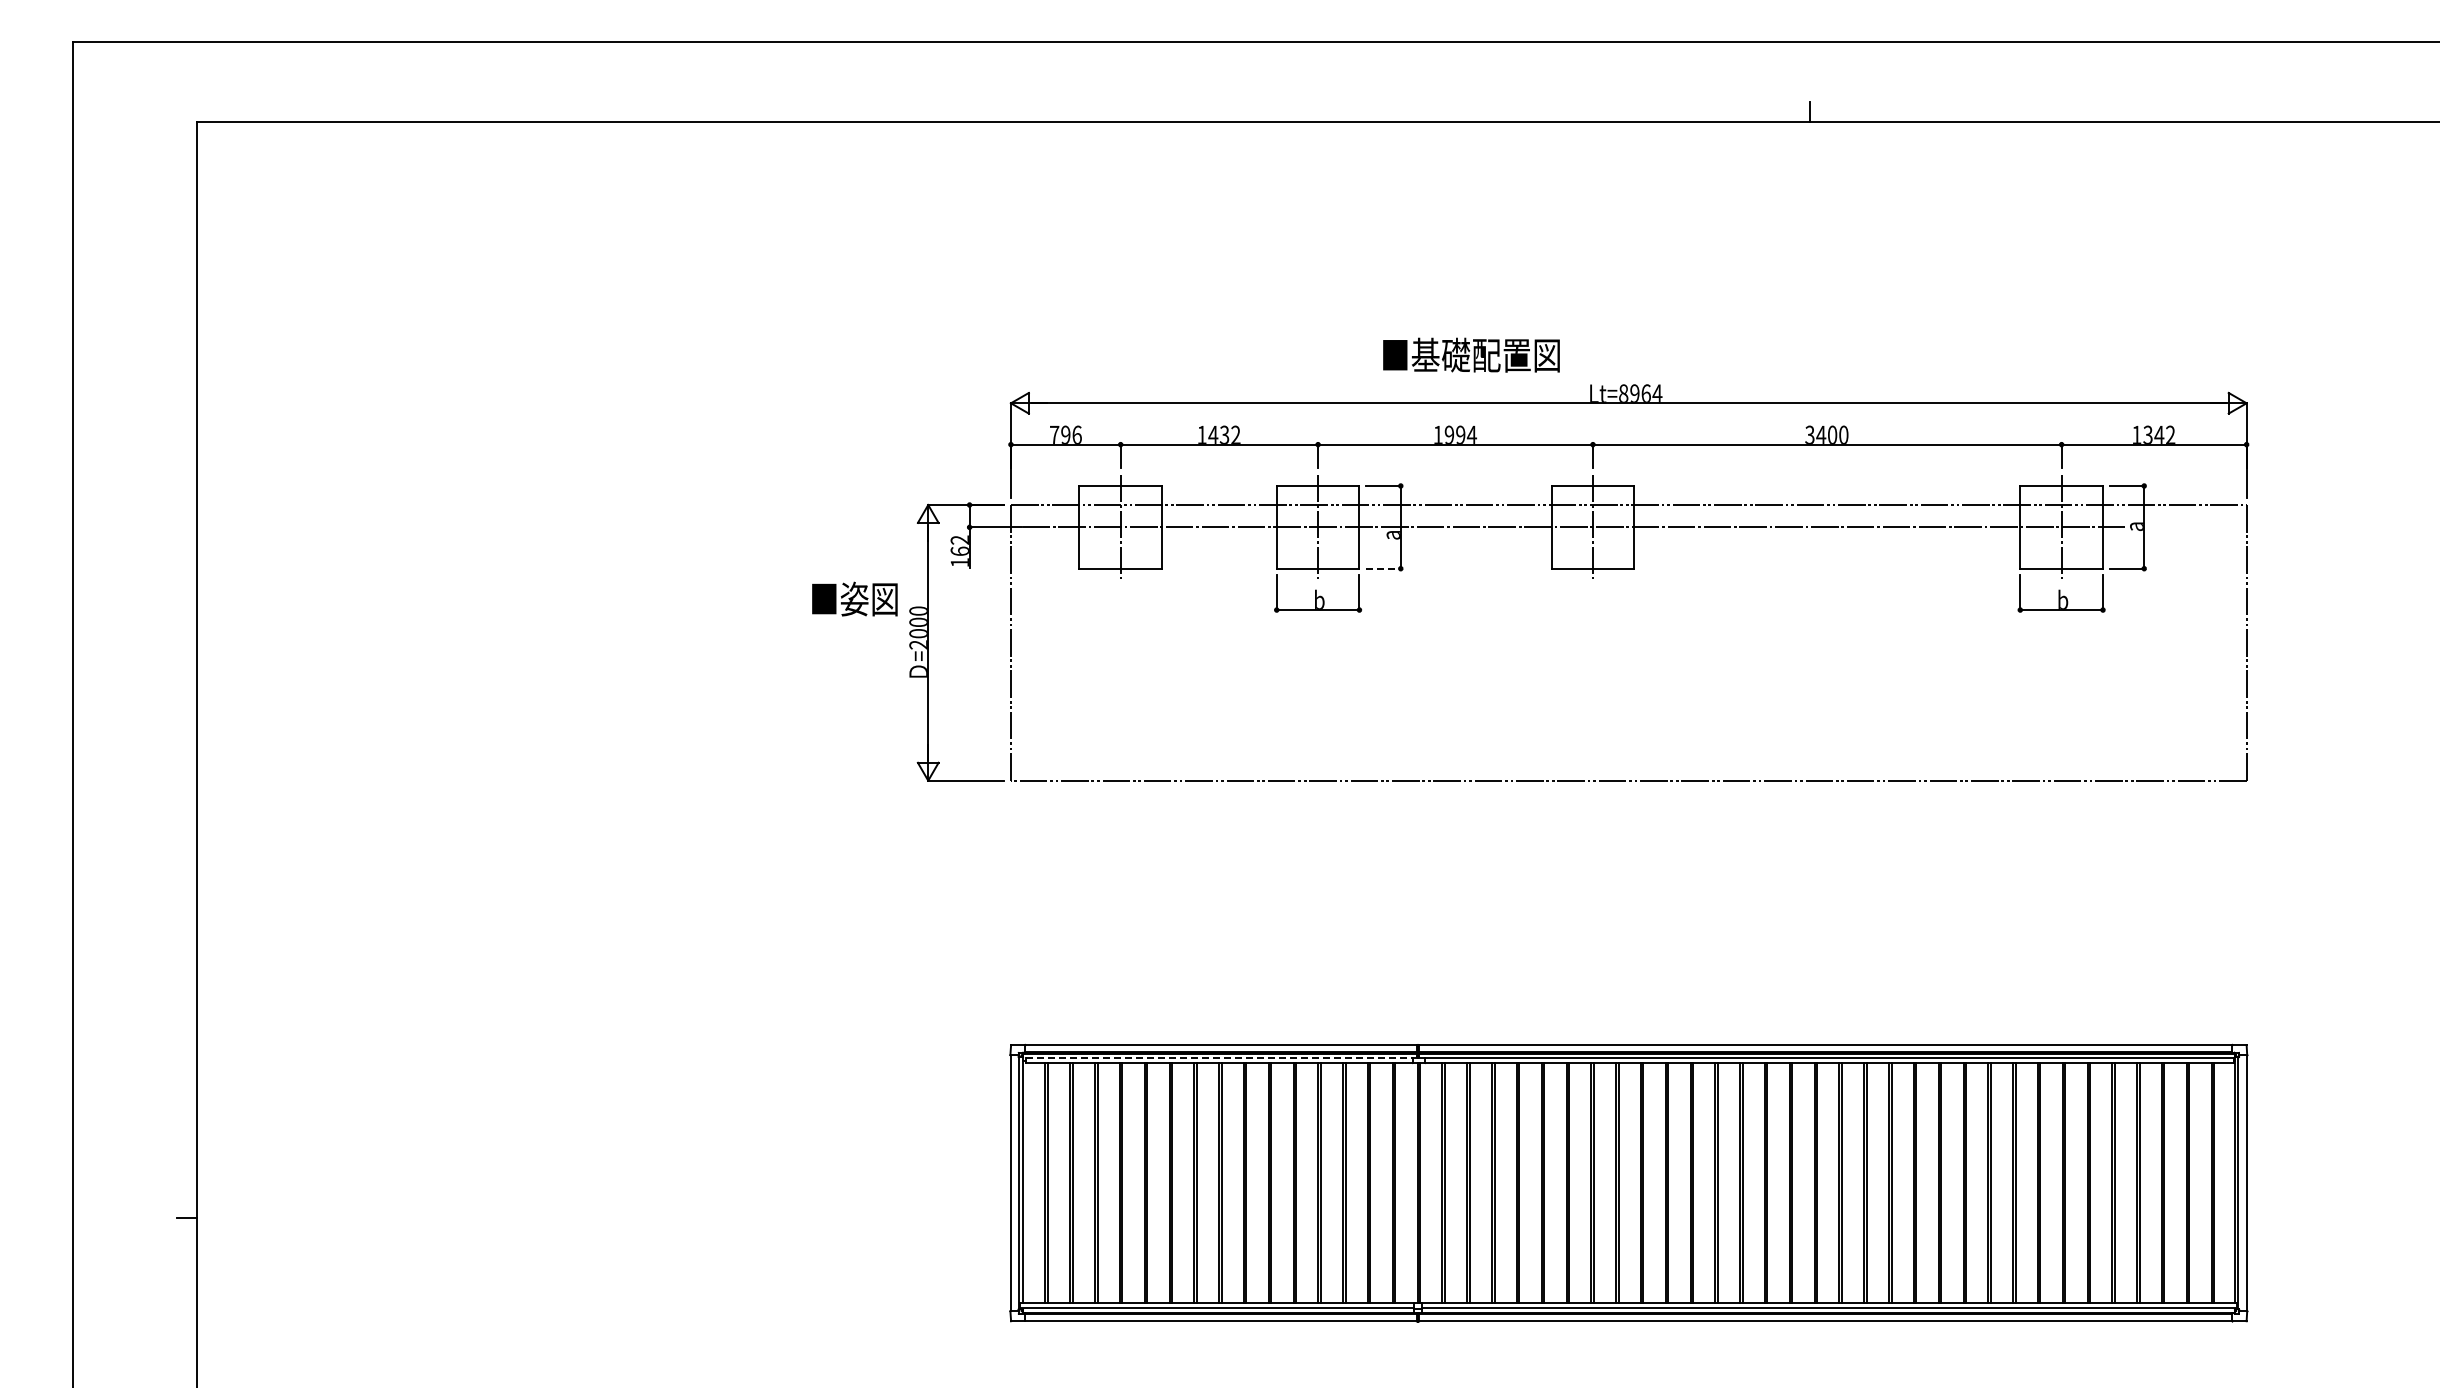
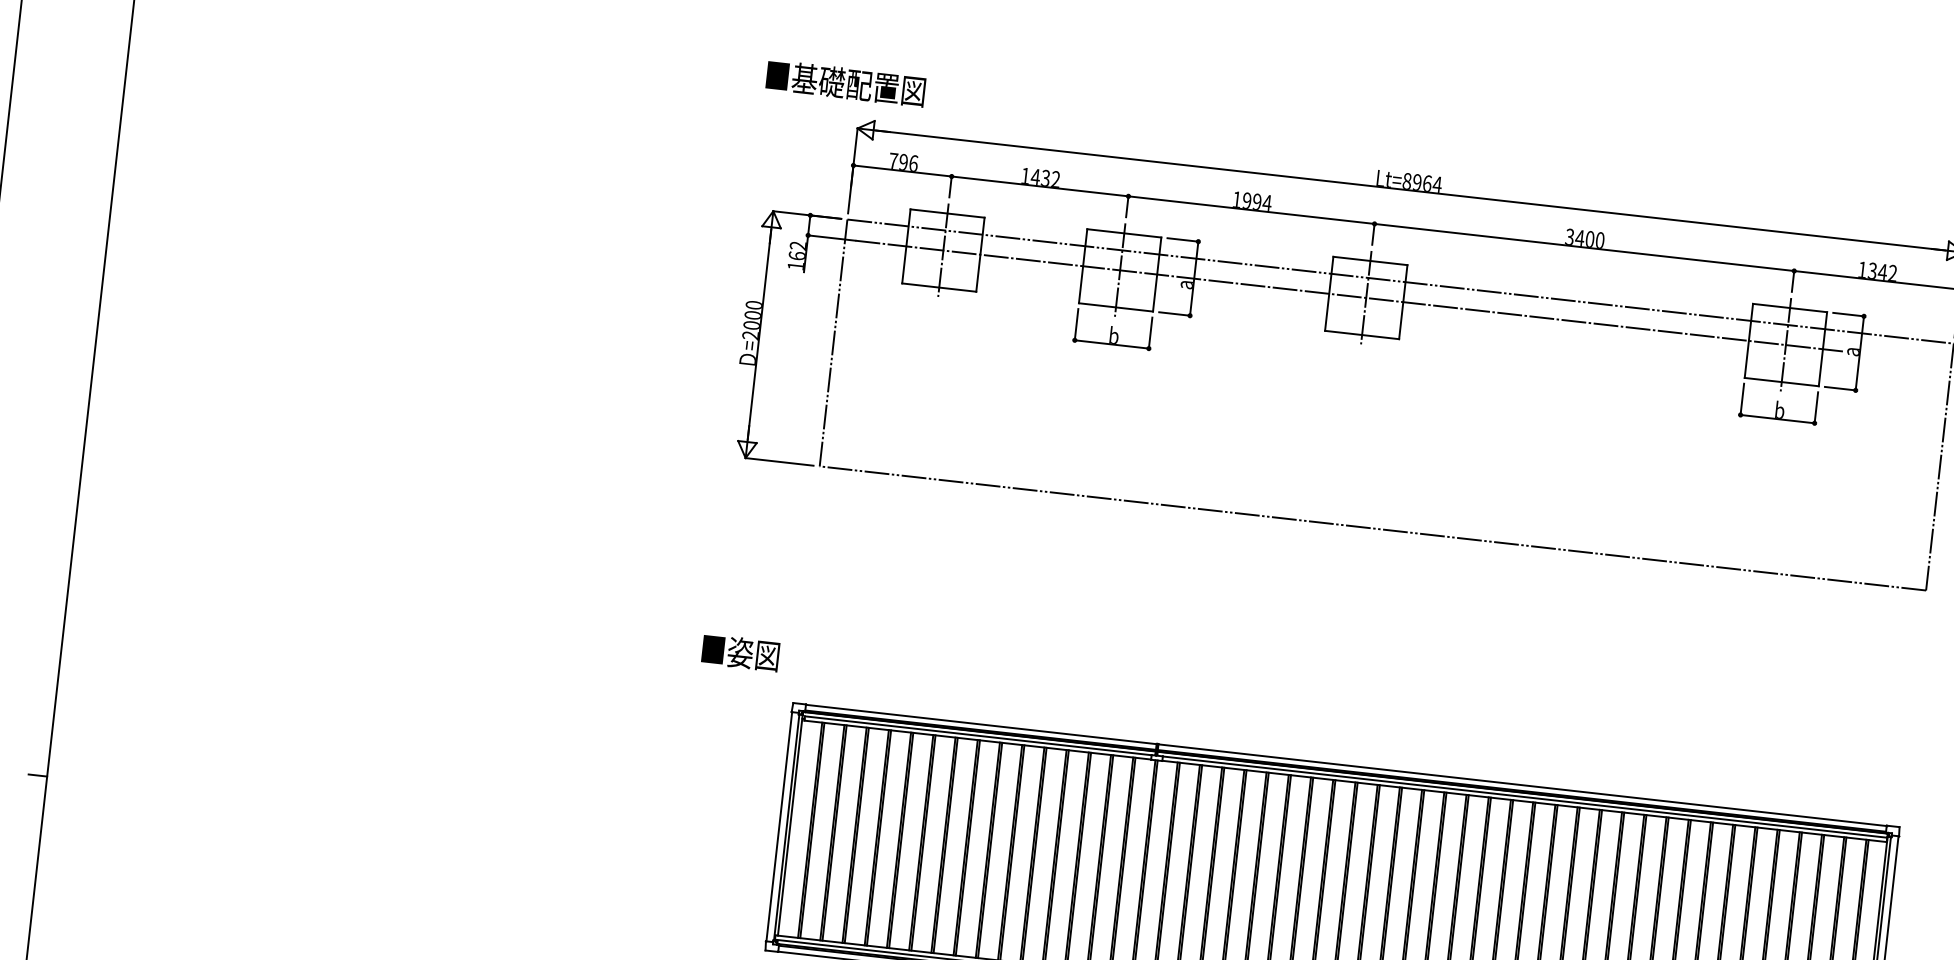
text: (1471, 354) -> (845, 82), moved
line: (1384, 568) -> (1175, 313), dashed -> solid
text: (854, 598) -> (740, 652), moved
line: (1219, 1058) -> (978, 736), dashed -> solid

